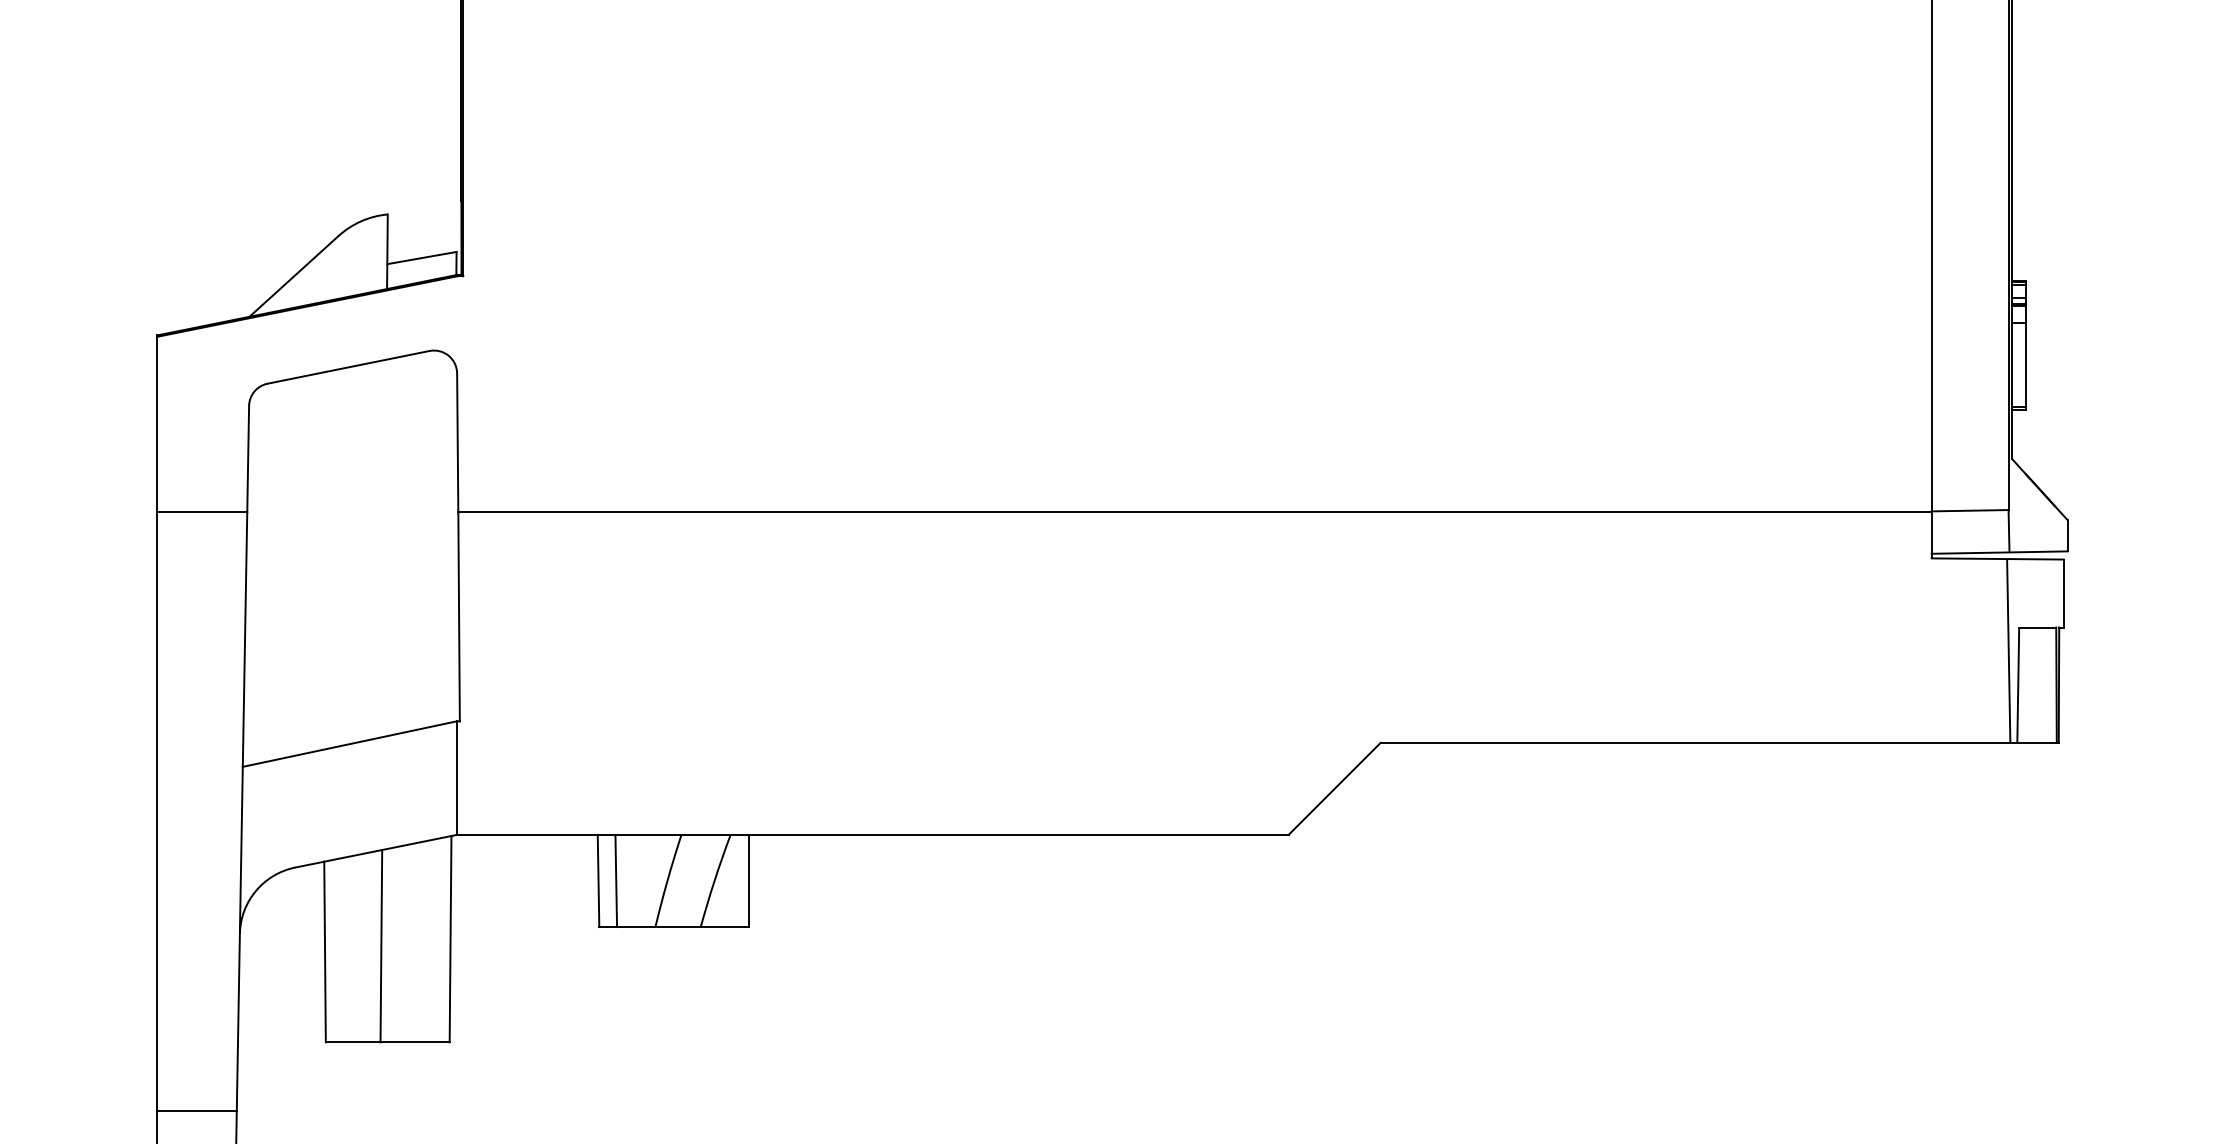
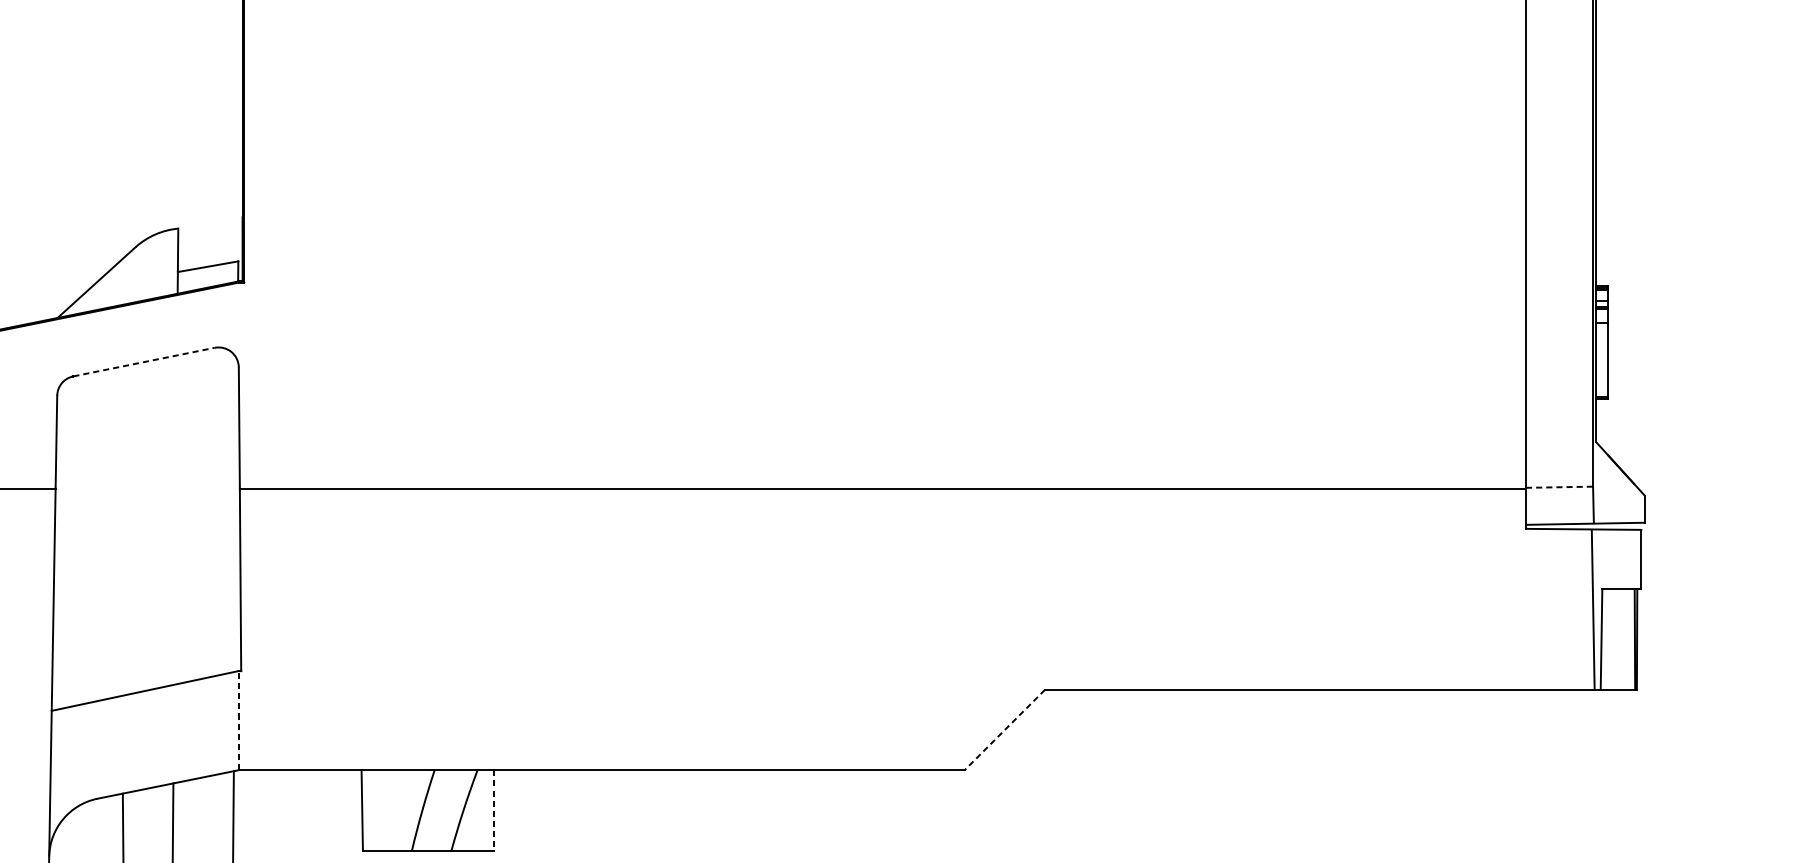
line: (348, 367) -> (144, 362), solid -> dashed
line: (1970, 510) -> (1559, 487), solid -> dashed
line: (456, 778) -> (238, 720), solid -> dashed
line: (1334, 789) -> (1004, 730), solid -> dashed
line: (616, 880) -> (377, 810), removed
line: (749, 881) -> (494, 810), solid -> dashed

